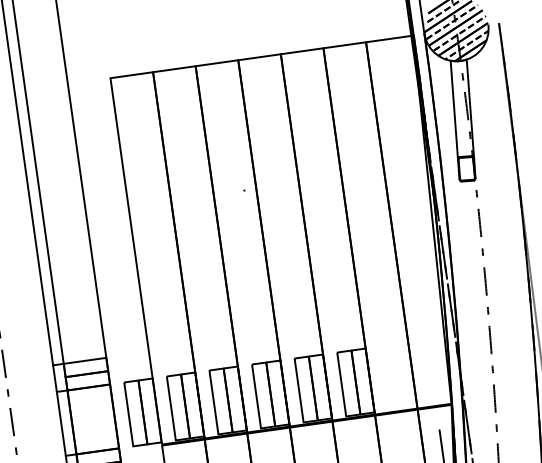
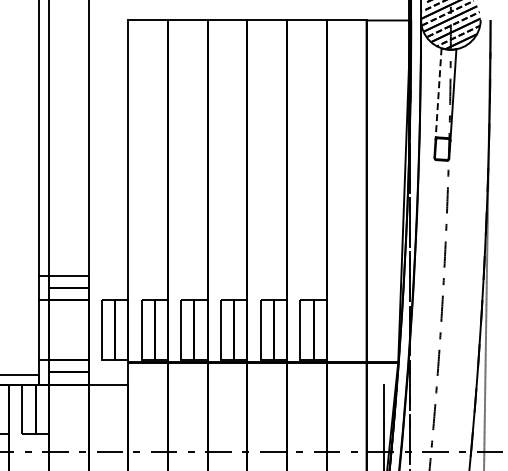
line: (454, 110) -> (438, 94), solid -> dashed

